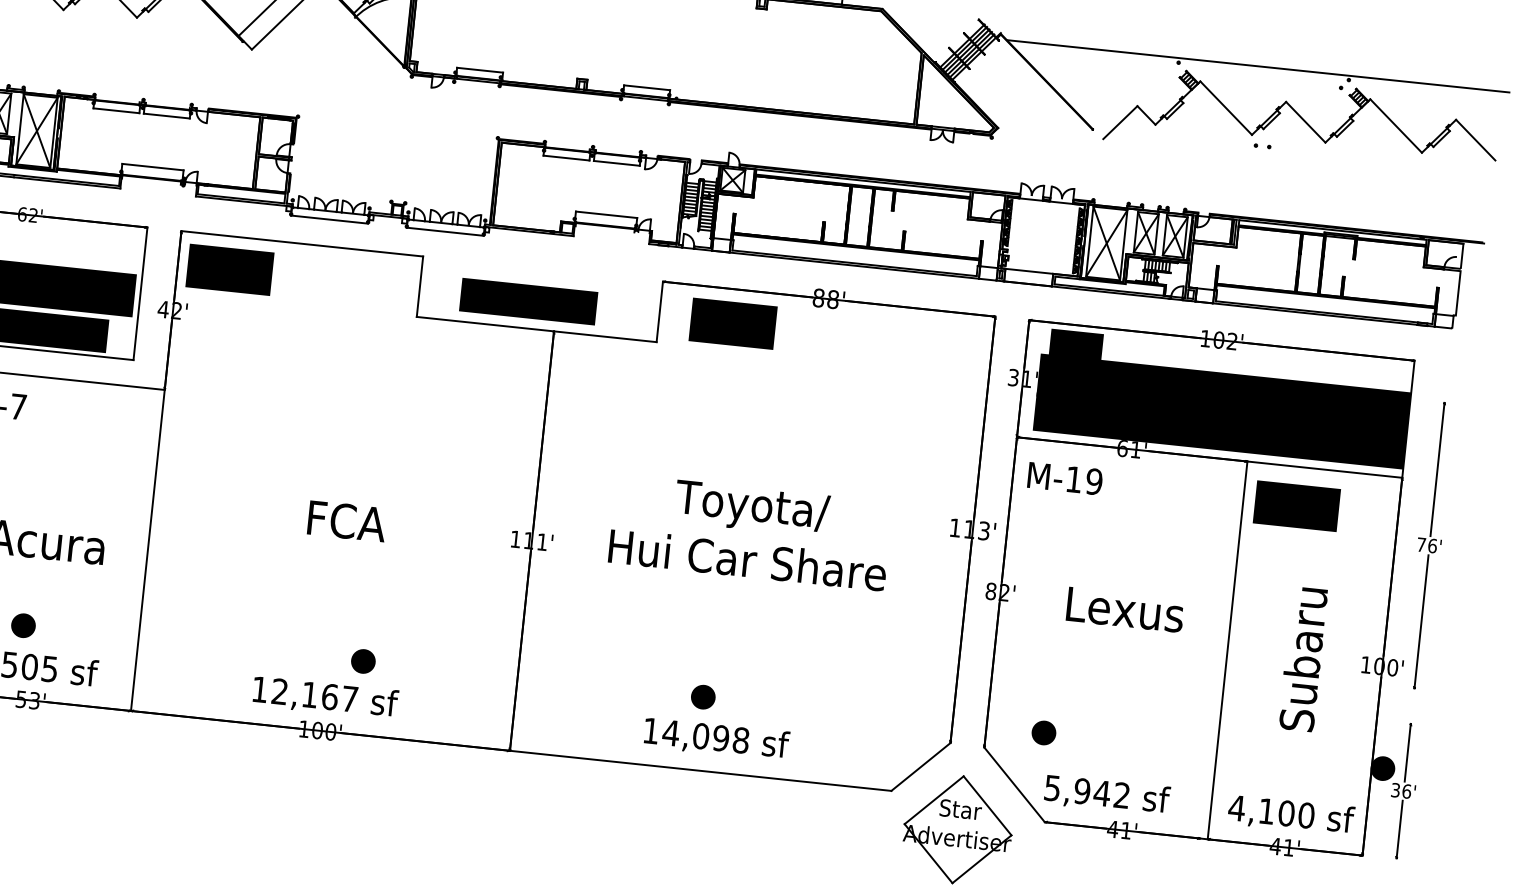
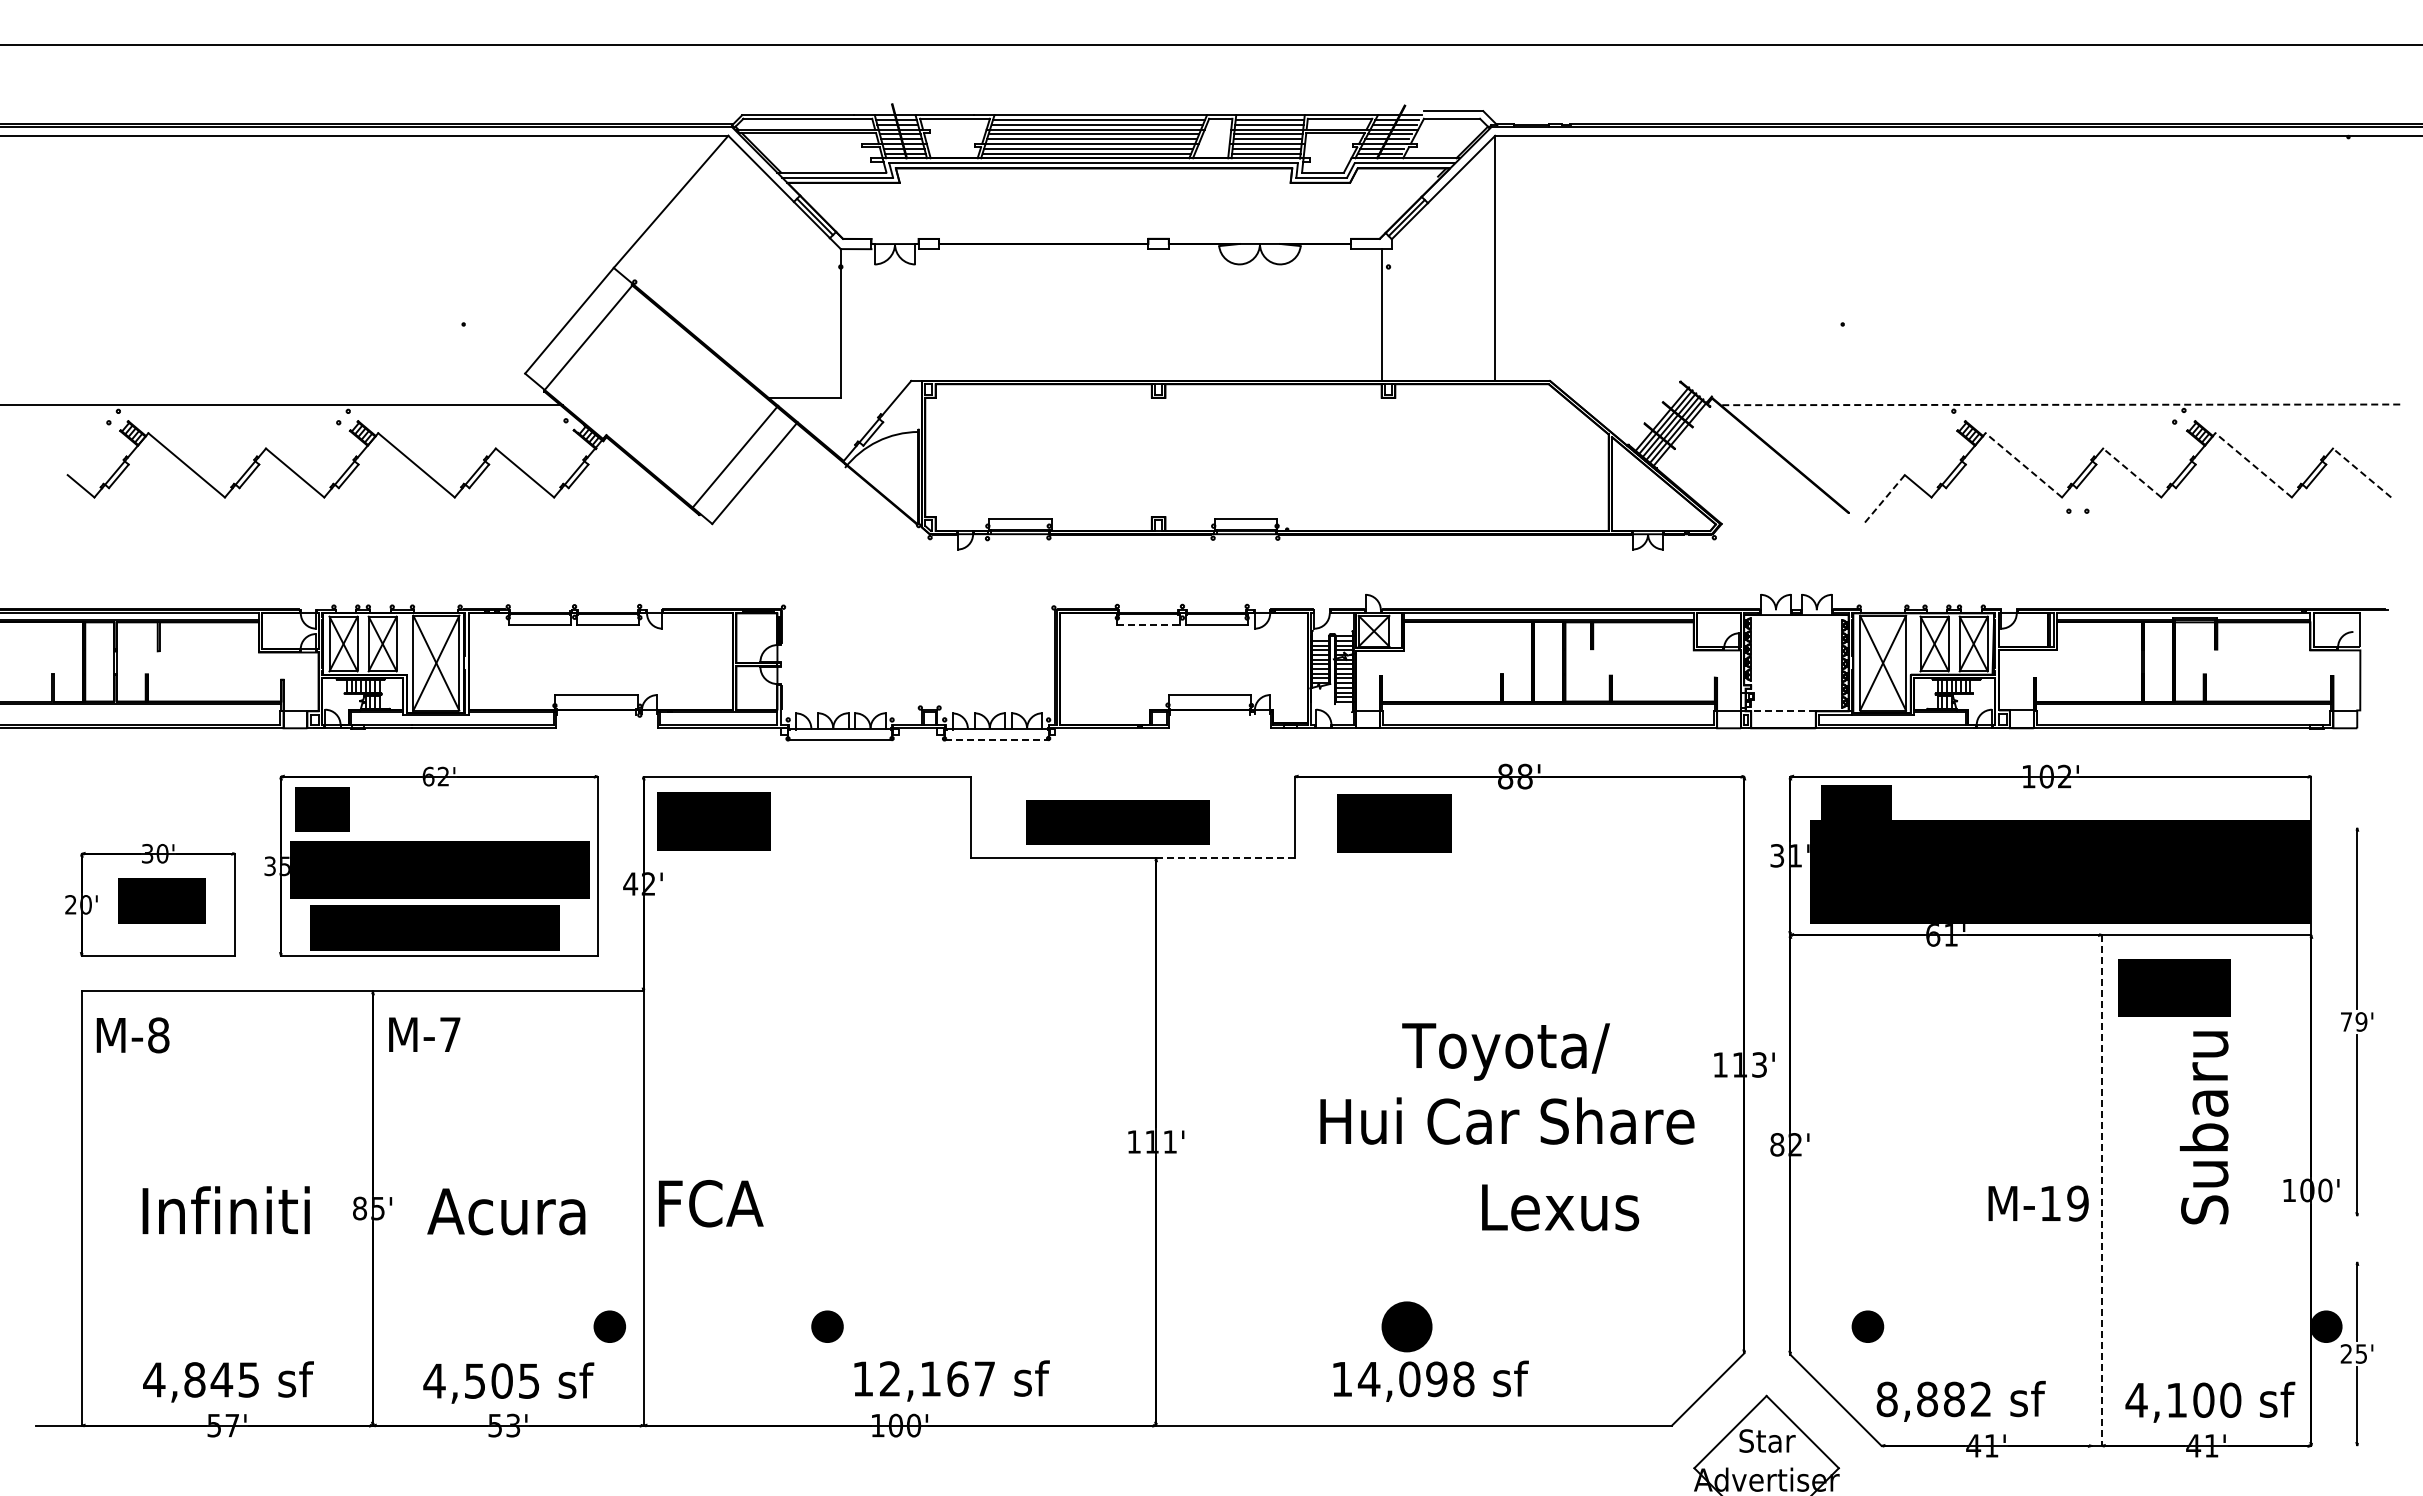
line: (1258, 66) -> (2061, 404), solid -> dashed
line: (1225, 108) -> (2023, 465), solid -> dashed
line: (1305, 121) -> (2131, 472), solid -> dashed
line: (1120, 122) -> (1884, 499), solid -> dashed
line: (1396, 126) -> (2253, 465), solid -> dashed
line: (1475, 139) -> (2361, 472), solid -> dashed
line: (566, 157) -> (1148, 624), solid -> dashed
line: (445, 231) -> (996, 740), solid -> dashed
line: (1028, 271) -> (1782, 711), solid -> dashed
line: (605, 336) -> (1225, 858), solid -> dashed
text: (1065, 478) -> (2038, 1203), moved
text: (347, 521) -> (711, 1203), moved
text: (750, 532) -> (1507, 1083), moved
text: (1432, 545) -> (2361, 1021), 76' -> 79'
text: (1125, 609) -> (1560, 1207), moved
part: (23, 625) -> (609, 1326), moved
line: (1227, 650) -> (2101, 1190), solid -> dashed
text: (1302, 659) -> (2203, 1127), moved
part: (363, 661) -> (827, 1326), moved
text: (325, 697) -> (951, 1380), moved
part: (703, 697) -> (1407, 1326), size x1.6
text: (1077, 790) -> (1920, 1399), 5,942 -> 8,882
text: (1400, 790) -> (2353, 1353), 36' -> 25'

